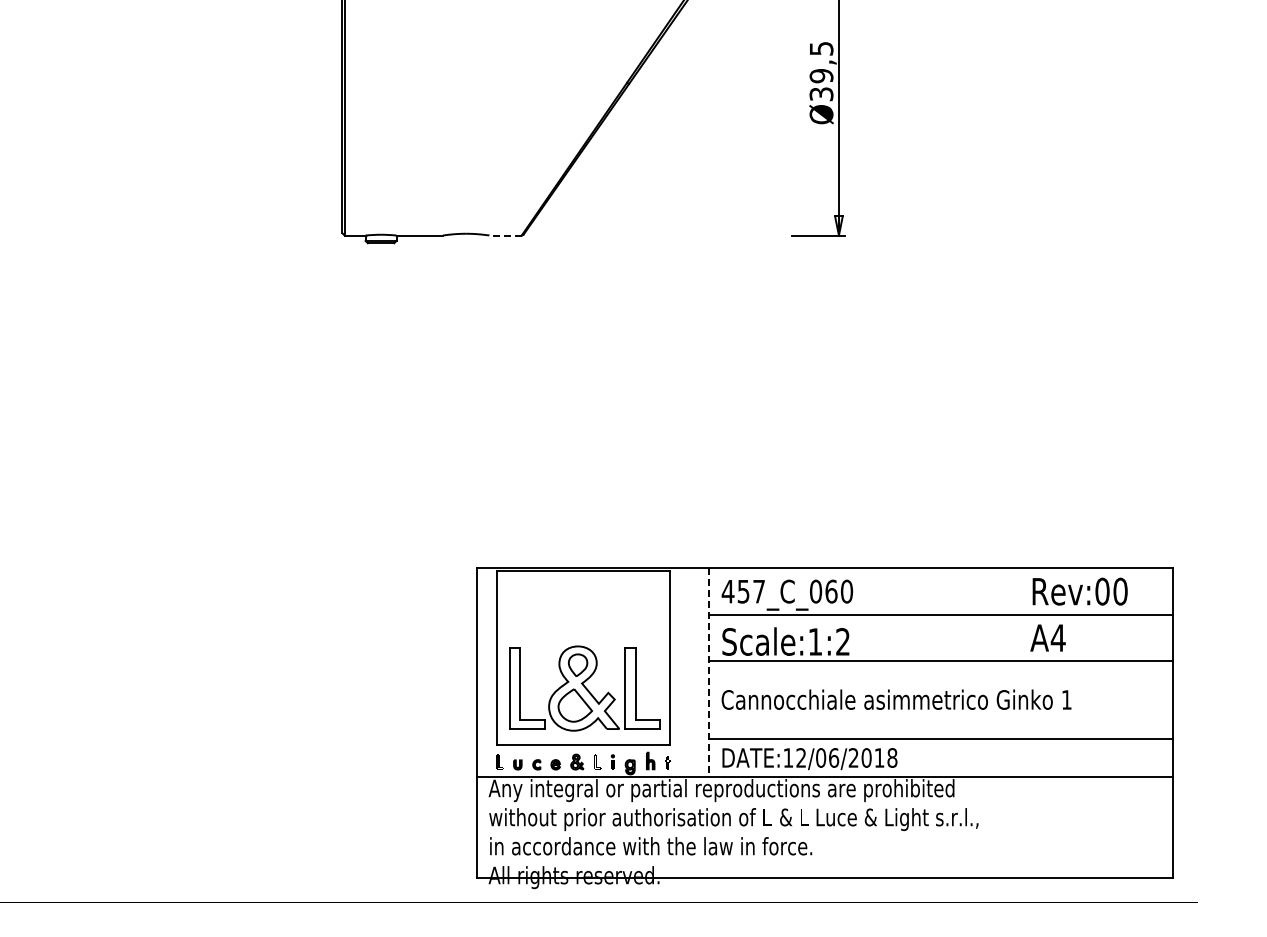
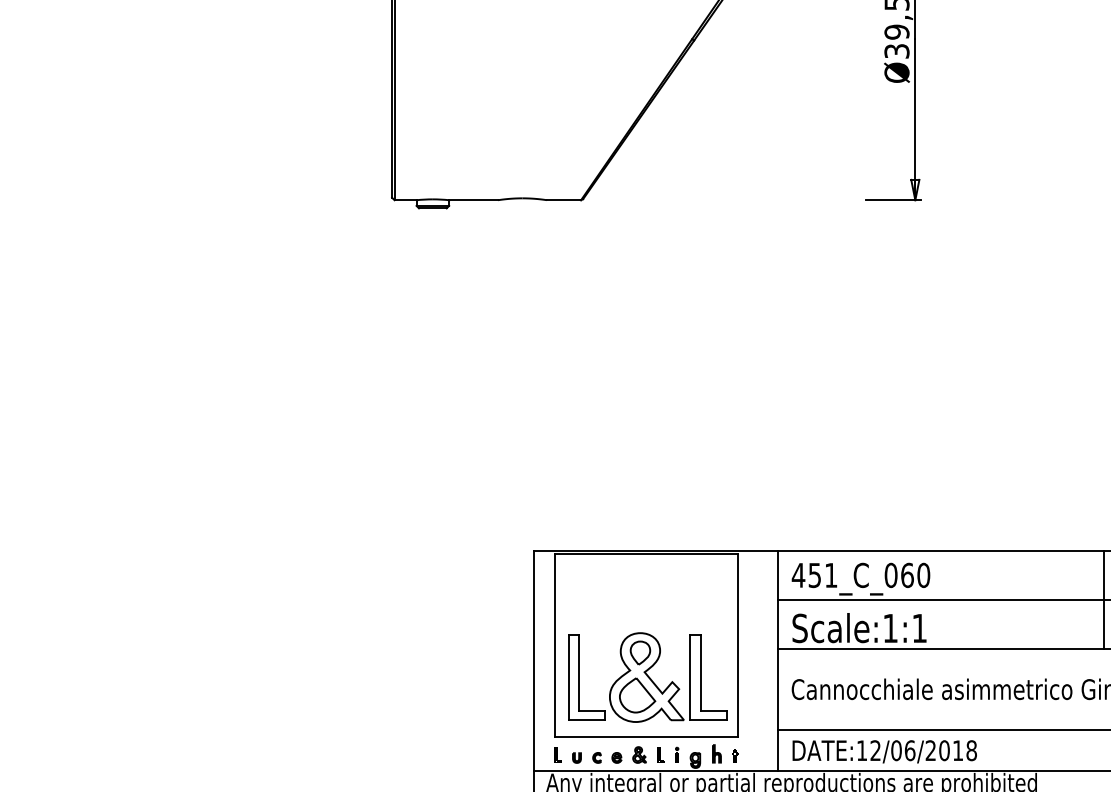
line: (505, 235) -> (563, 200), dashed -> solid
text: (758, 591) -> (830, 575), 457_C_060 -> 451_C_060
line: (1018, 614) -> (1104, 599), added
text: (842, 641) -> (919, 627), Scale:1:2 -> Scale:1:1
line: (708, 673) -> (777, 661), dashed -> solid

